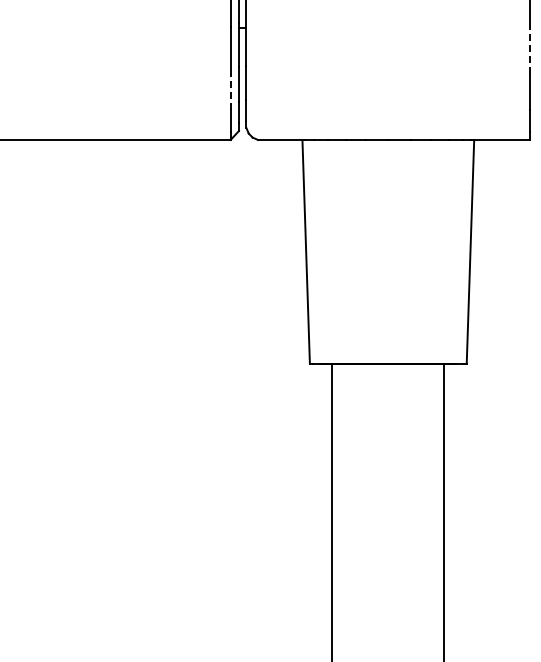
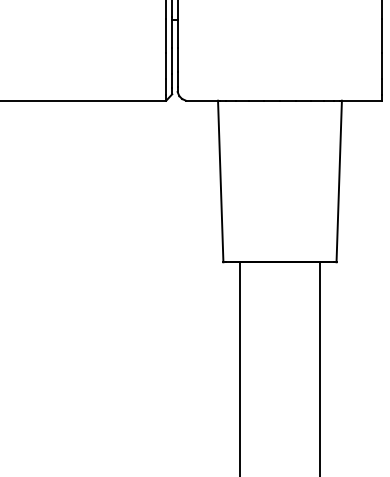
line: (530, 50) -> (382, 36), dashed -> solid
line: (230, 91) -> (166, 65), dashed -> solid

